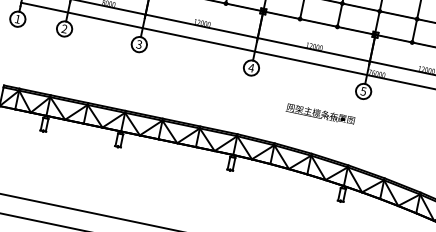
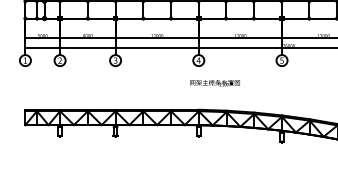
text: (320, 114) -> (214, 83), moved

